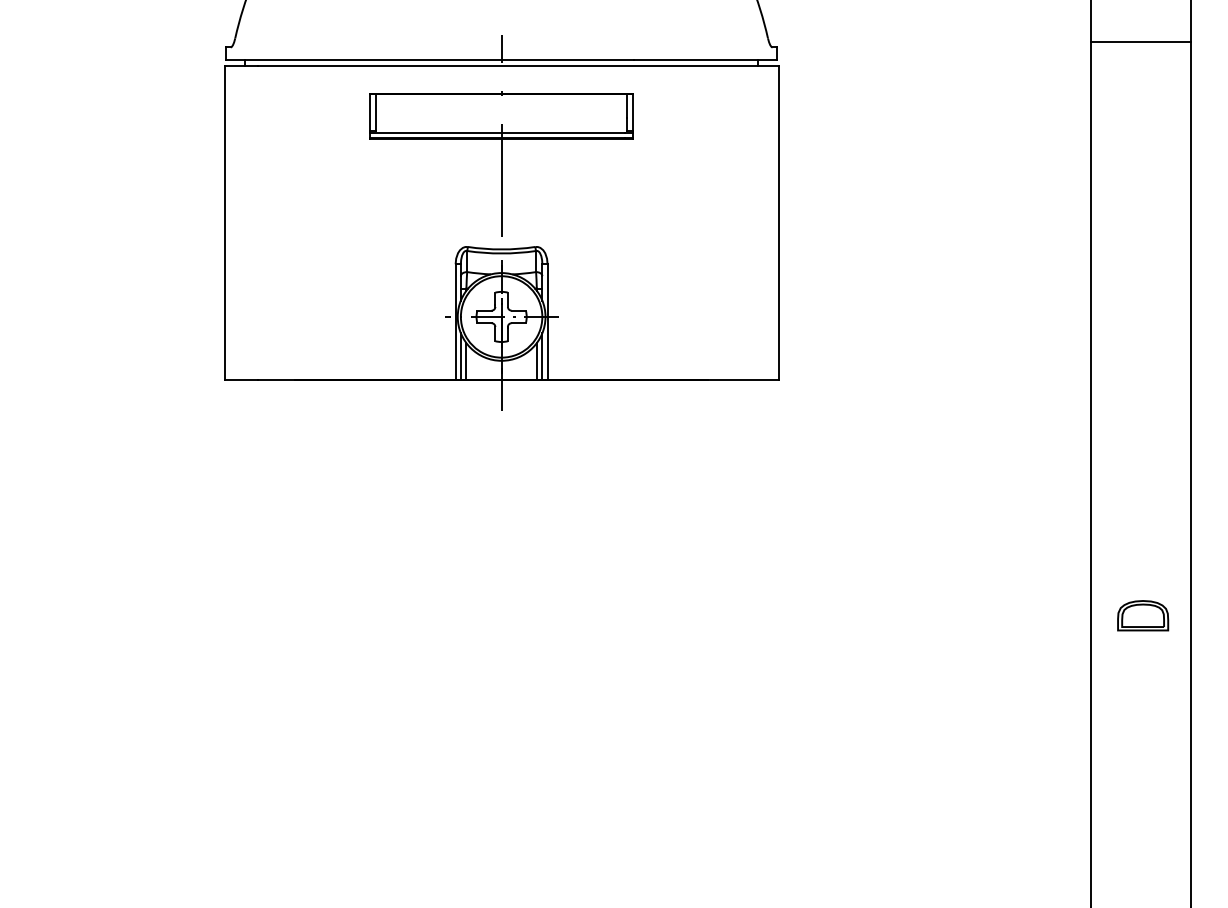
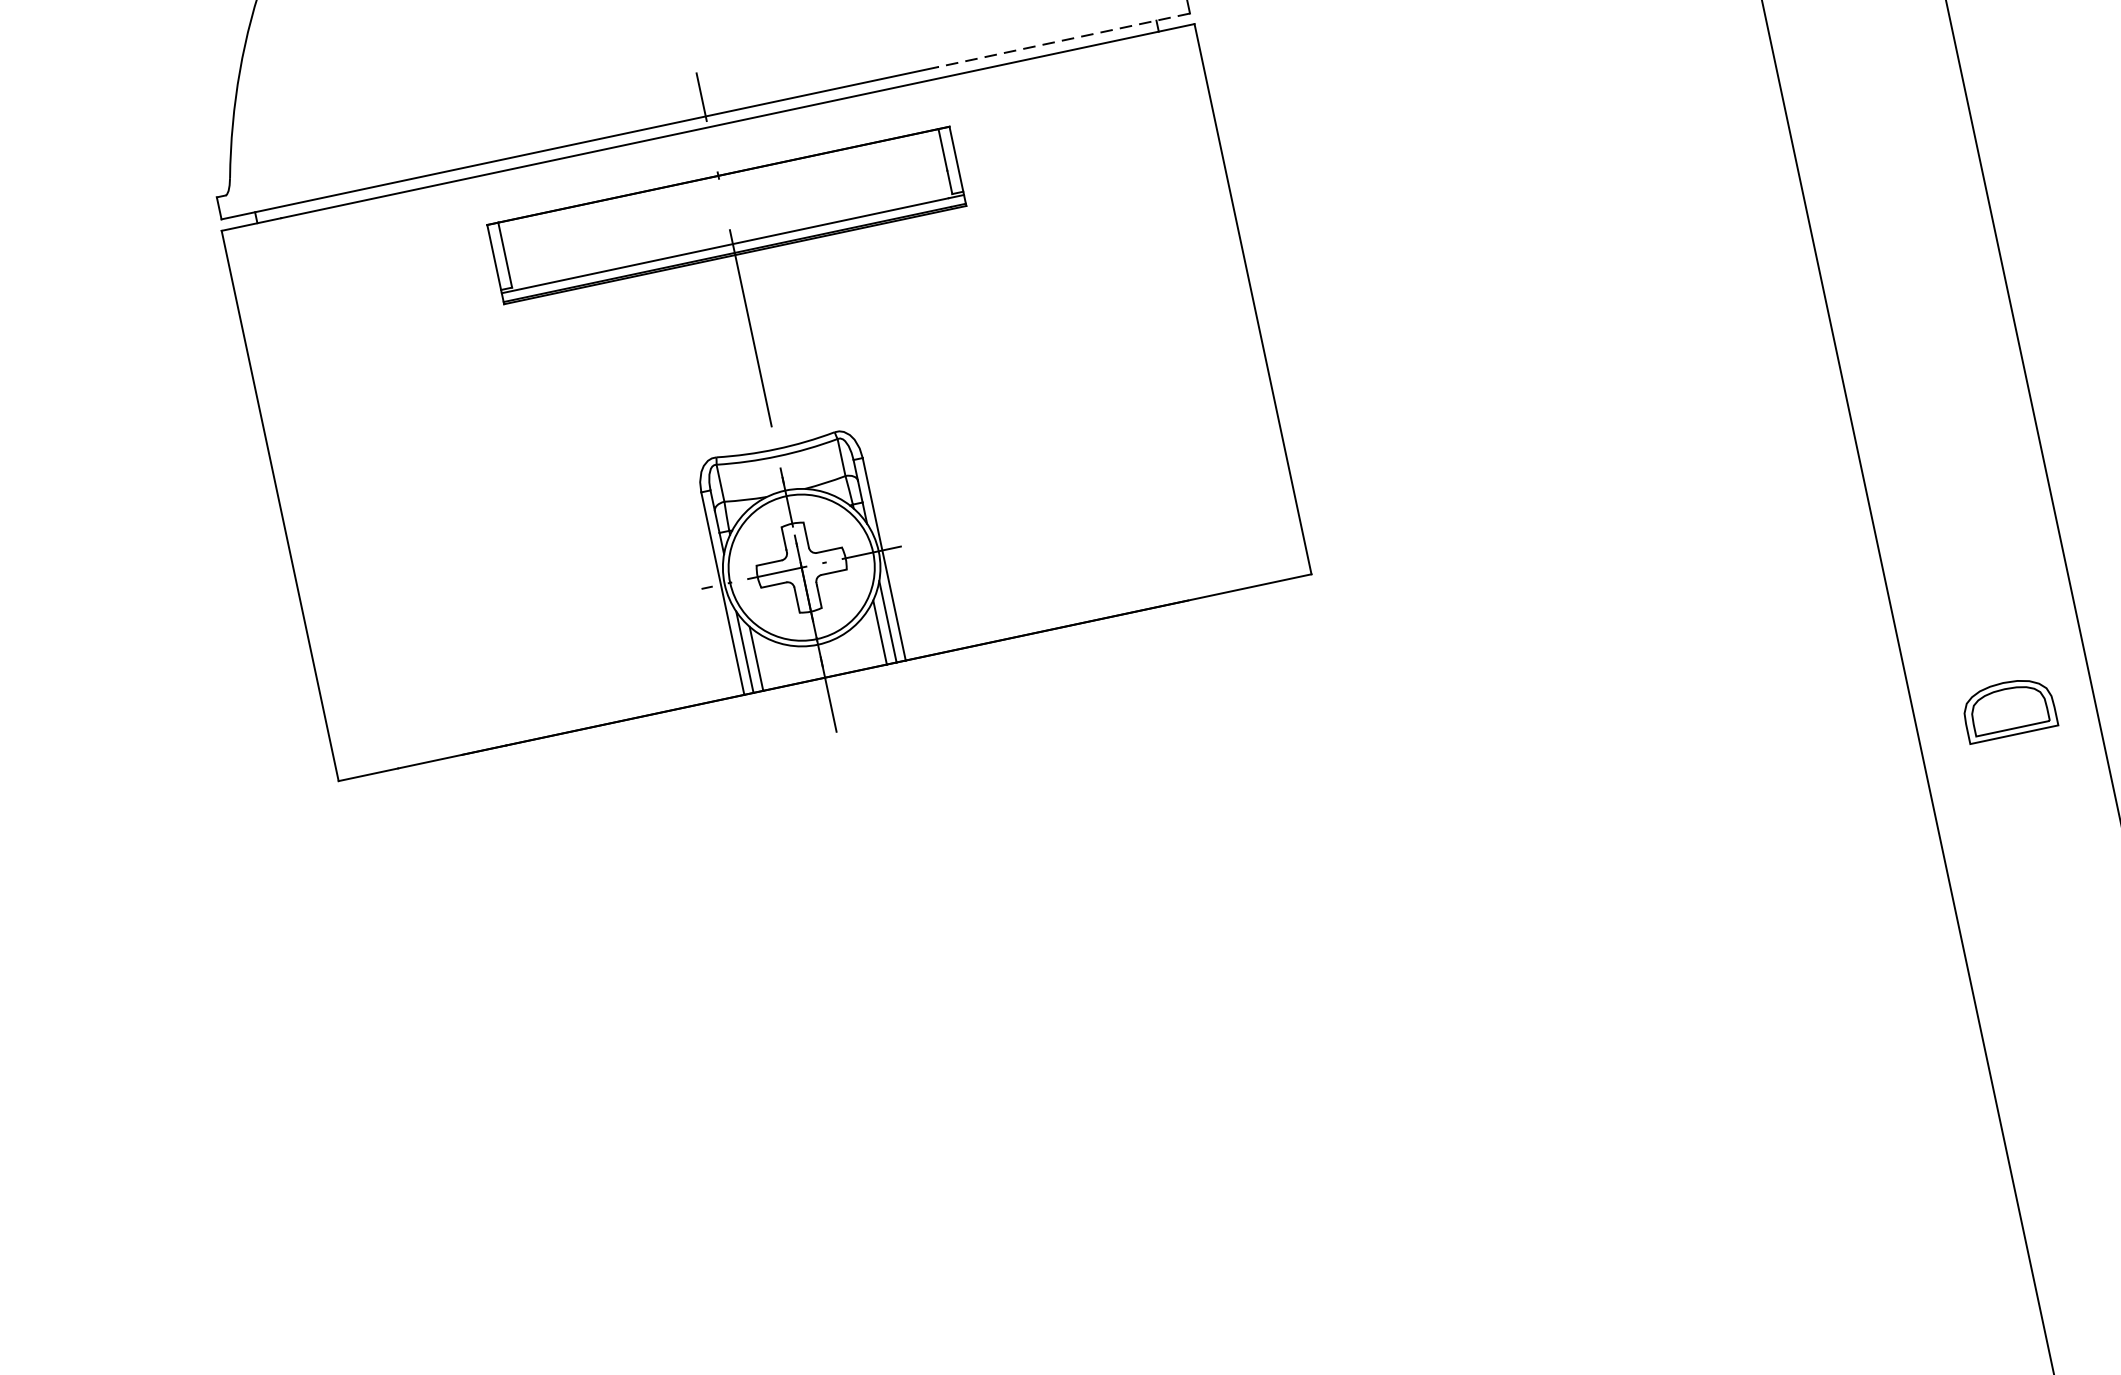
line: (705, 59) -> (1063, 39), solid -> dashed
part: (1143, 615) -> (2009, 708), moved

